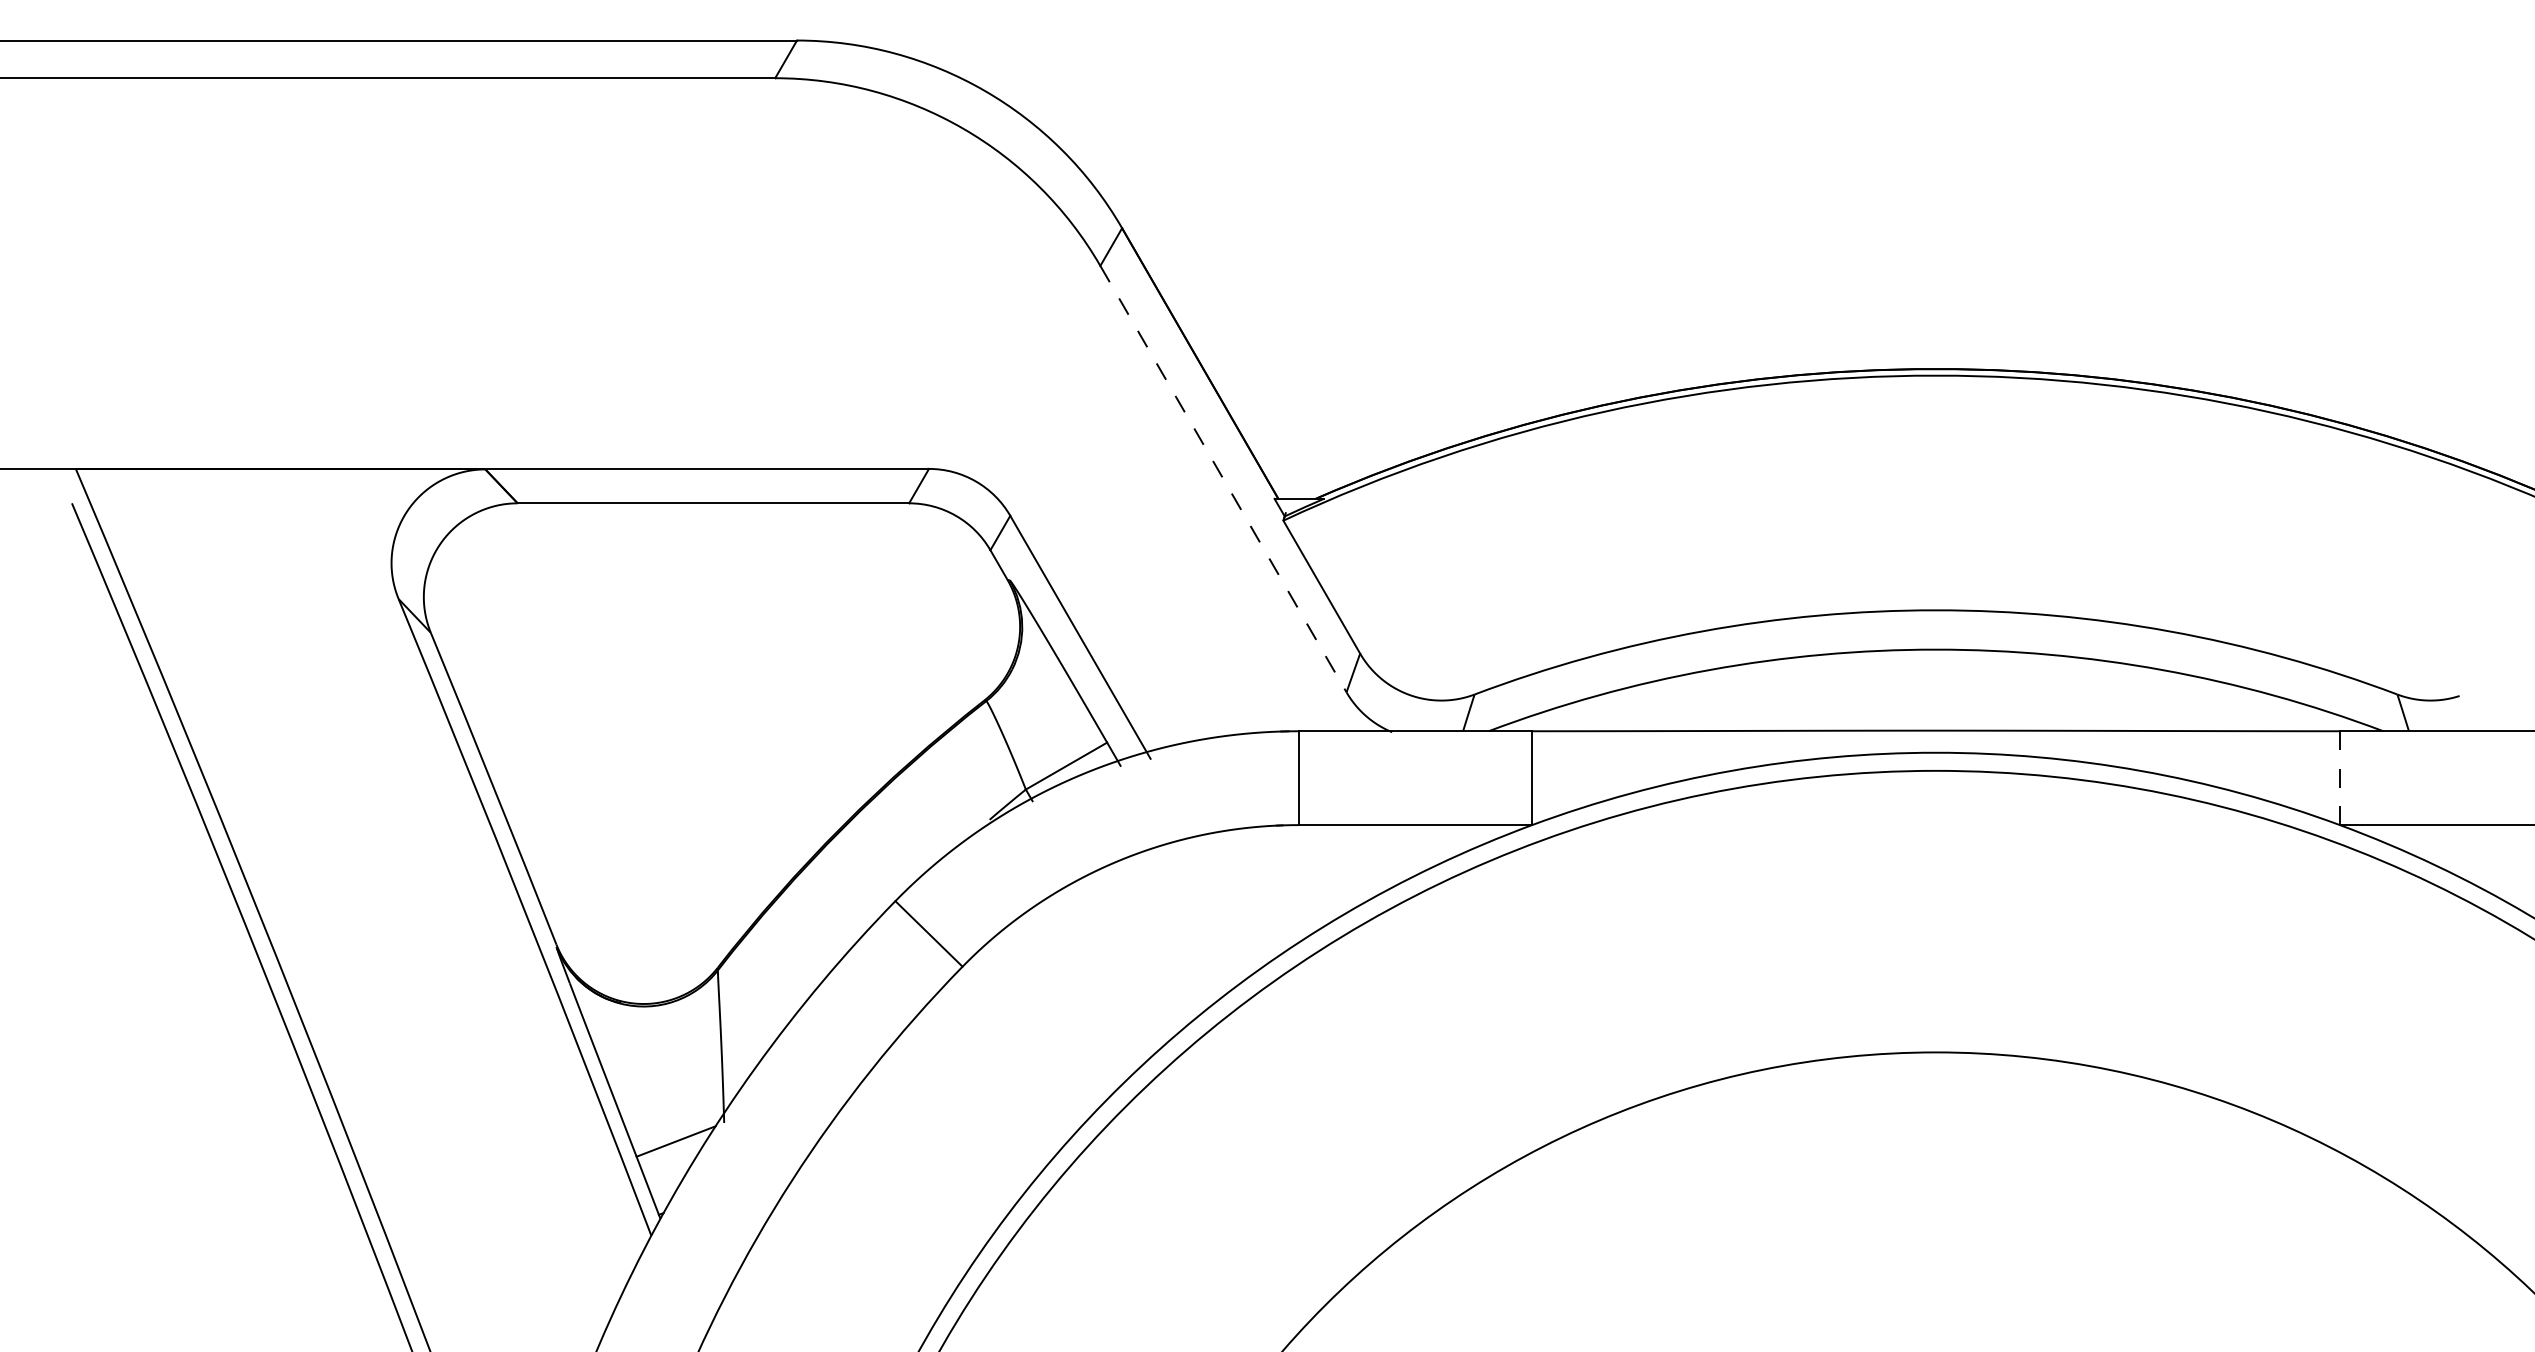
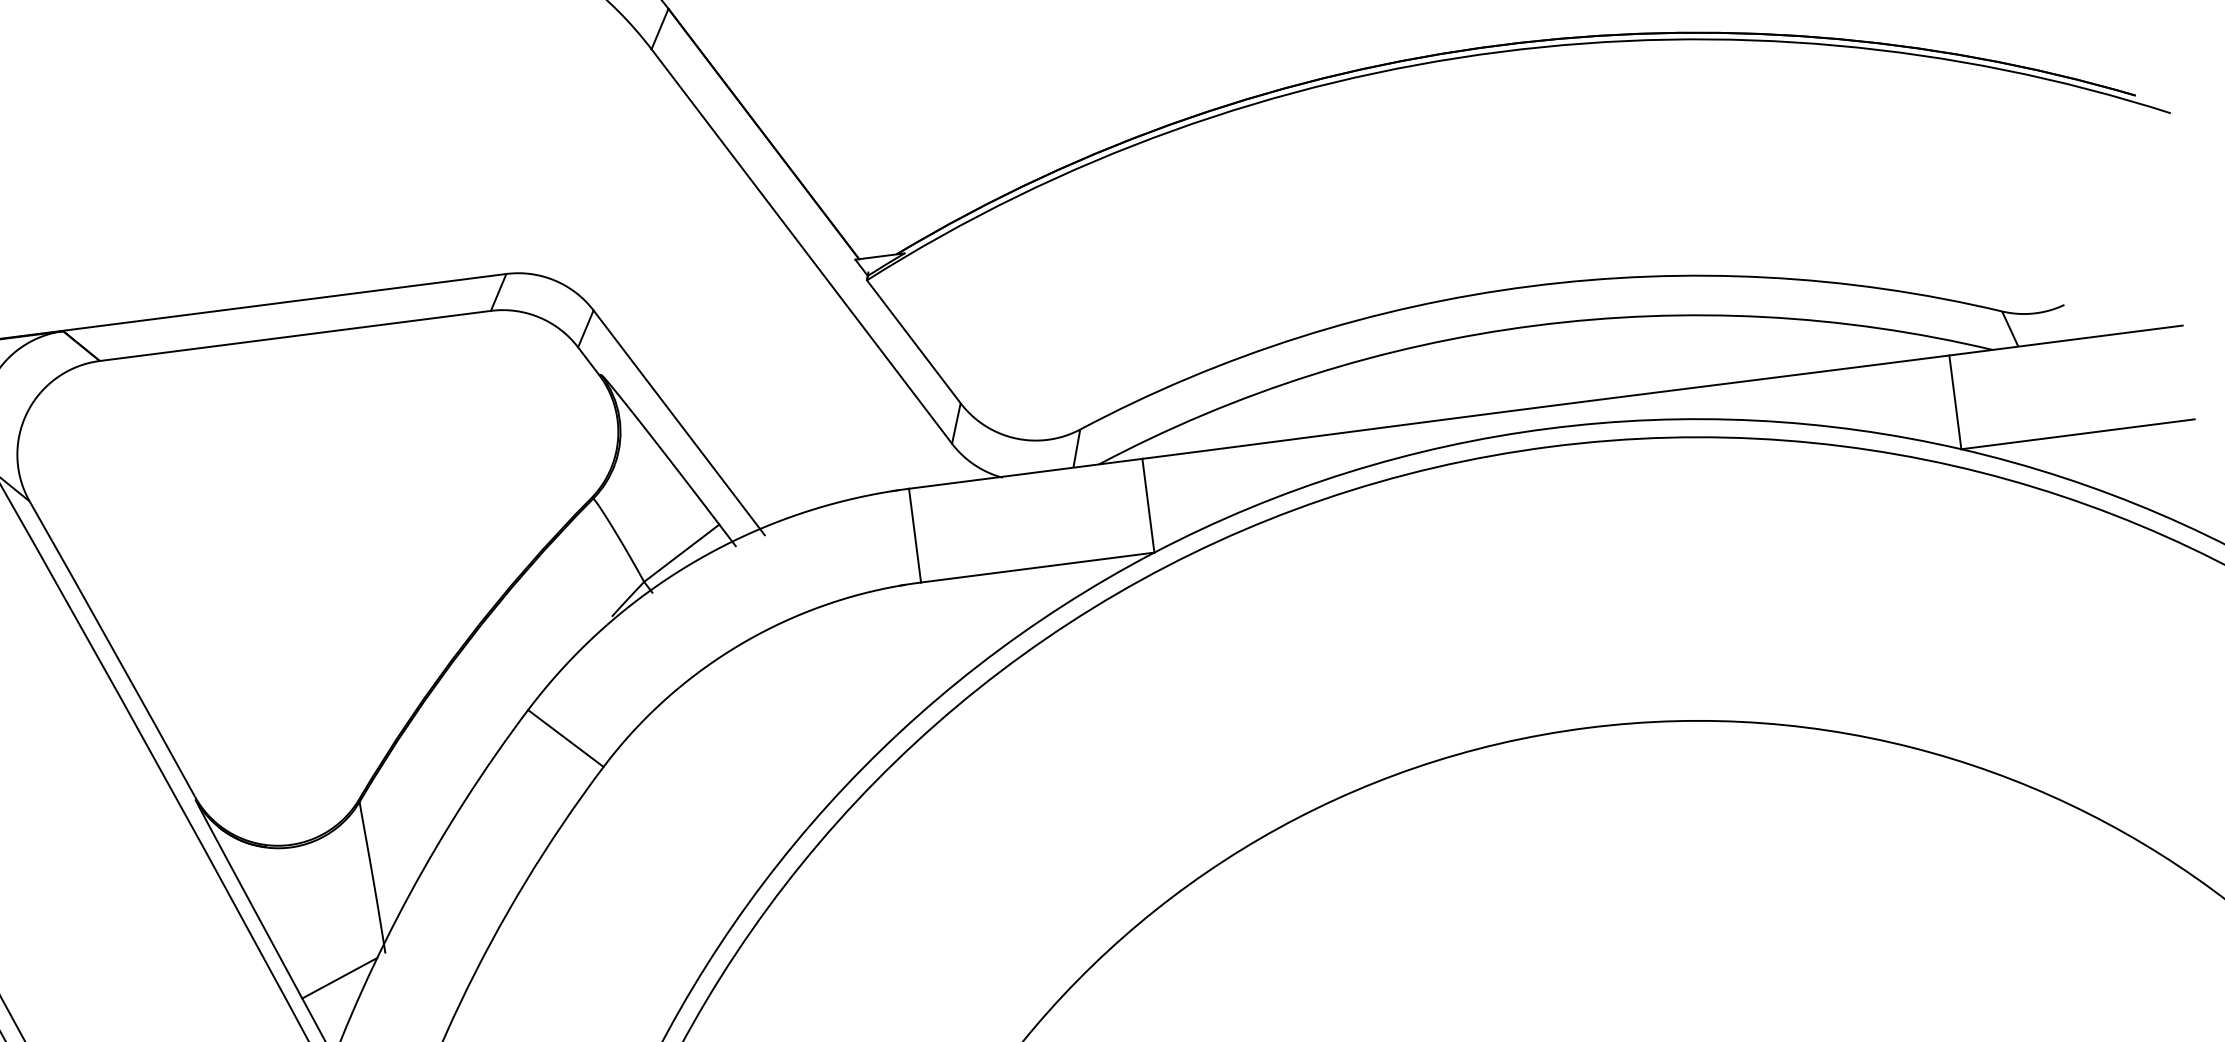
line: (1223, 479) -> (801, 246), dashed -> solid
line: (2339, 778) -> (1954, 402), dashed -> solid

